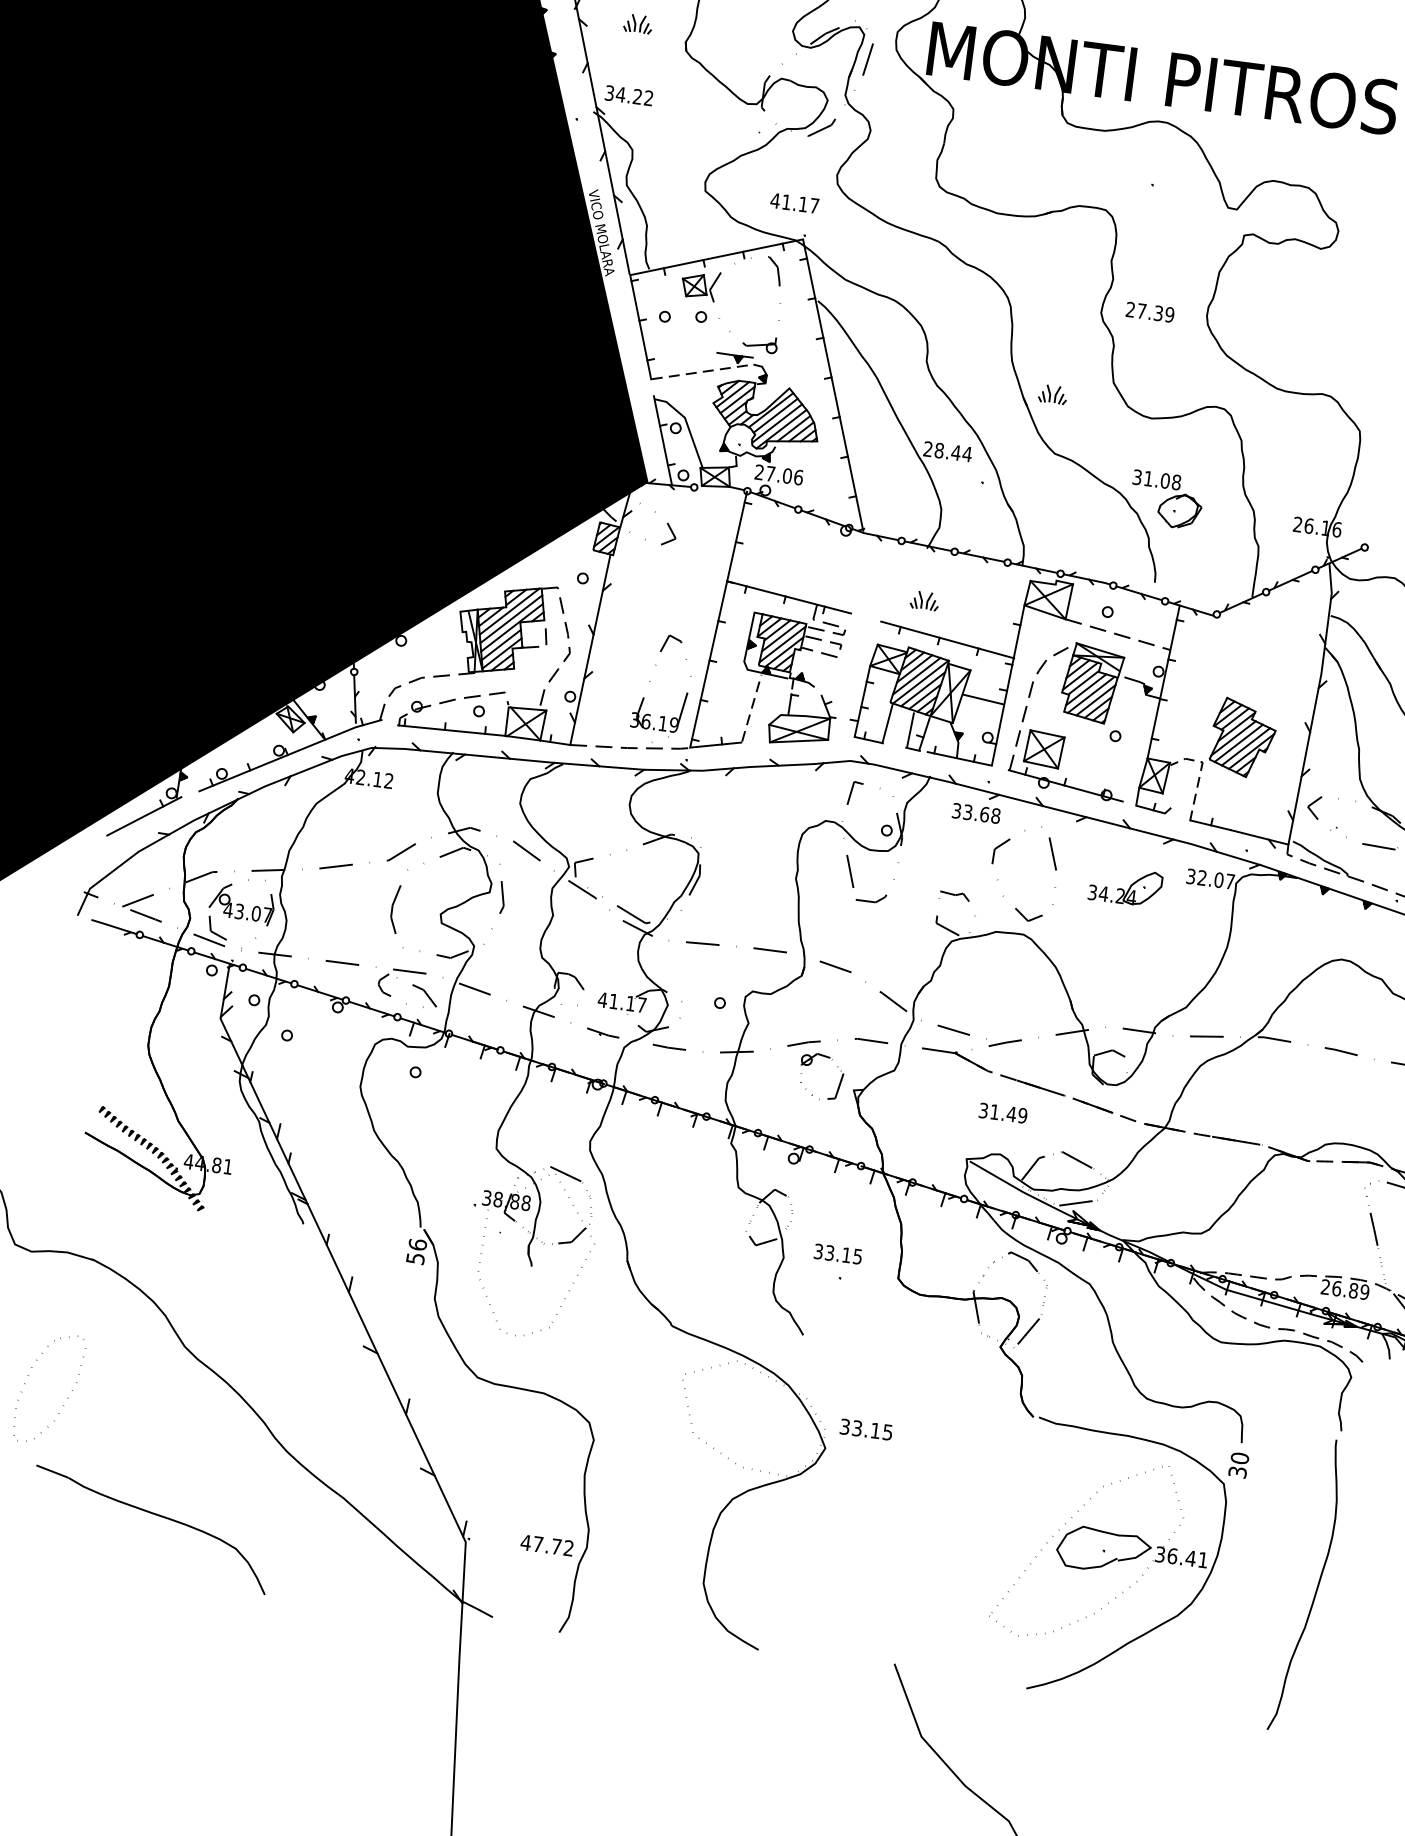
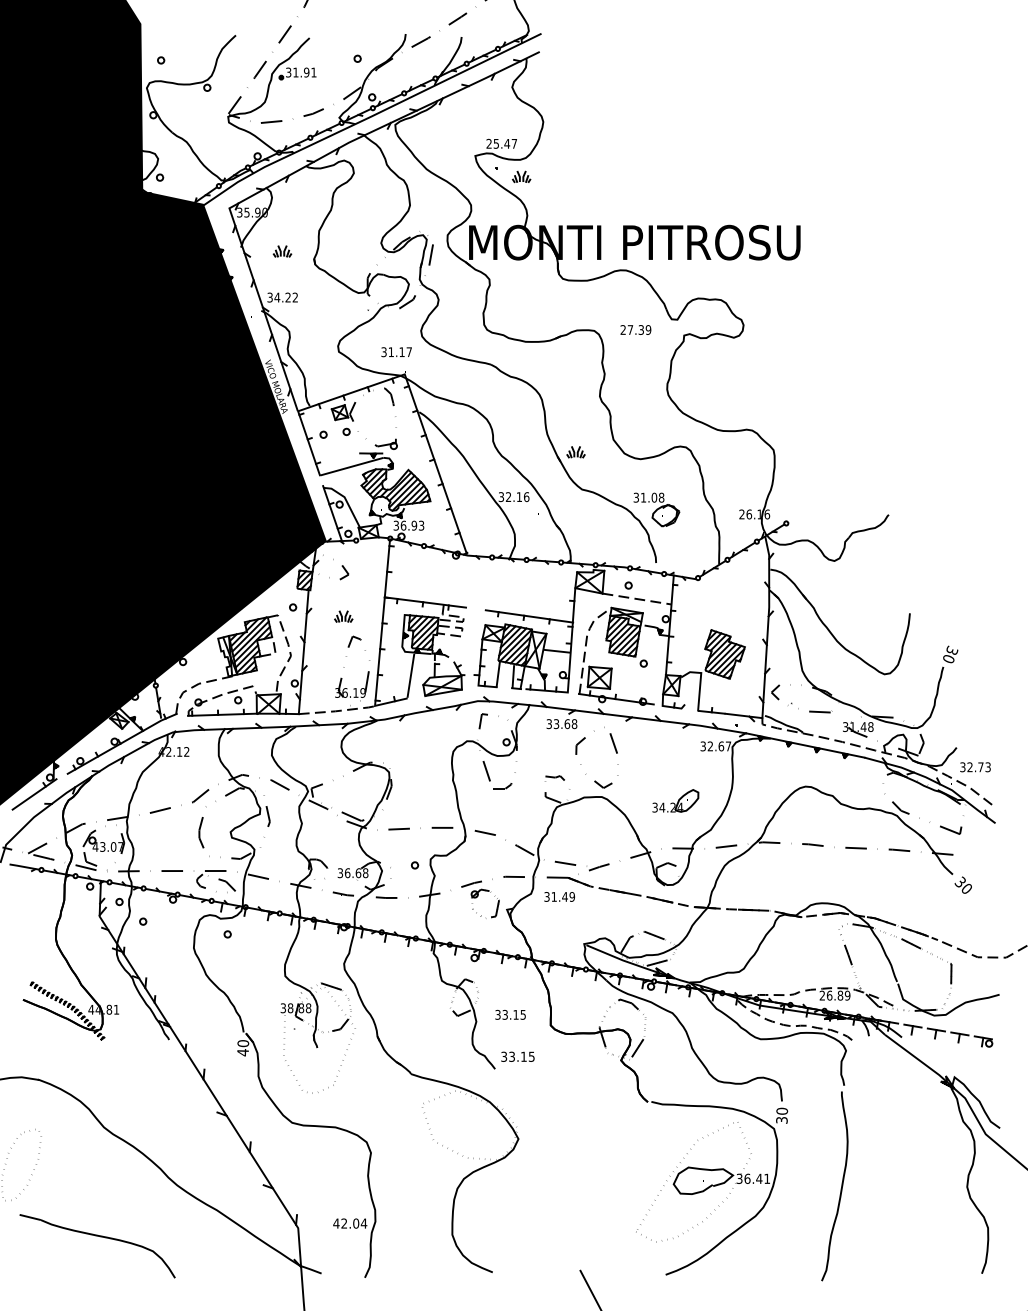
text: (774, 201) -> (383, 352), 41.17 -> 31.17
text: (1149, 311) -> (635, 329), moved
line: (703, 371) -> (352, 466), dashed -> solid
text: (946, 452) -> (513, 497), 28.44 -> 32.16
text: (778, 474) -> (408, 525), 27.06 -> 36.93
part: (924, 600) -> (343, 616), moved
line: (751, 707) -> (410, 675), dashed -> solid
line: (1200, 772) -> (700, 679), dashed -> solid
text: (1219, 880) -> (721, 746), 32.07 -> 32.67
part: (1125, 885) -> (675, 800), moved
text: (621, 1003) -> (352, 873), 41.17 -> 36.68
text: (1003, 1112) -> (559, 896), moved
text: (415, 1252) -> (242, 1048), 56 -> 40
text: (865, 1429) -> (517, 1056), moved
text: (554, 1546) -> (354, 1223), 47.72 -> 42.04

